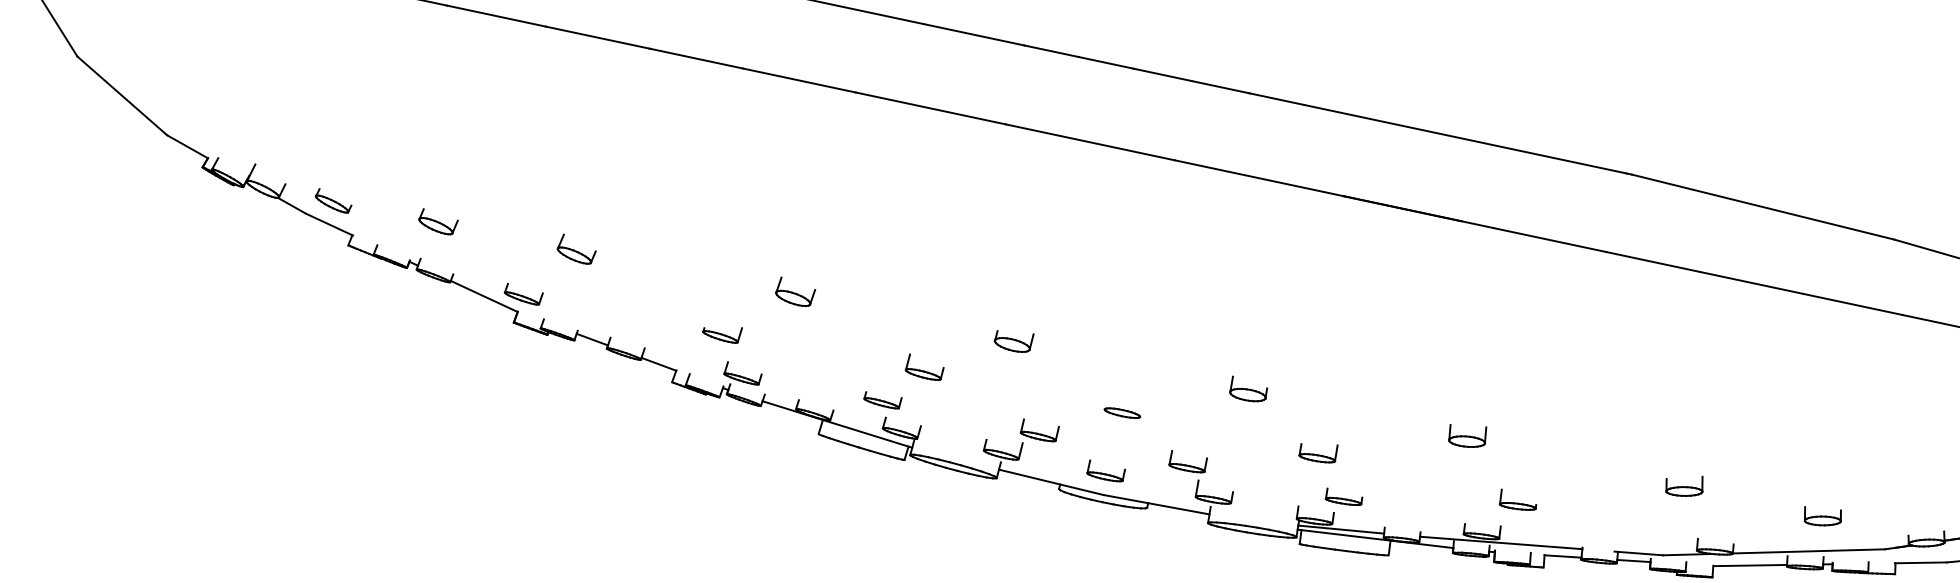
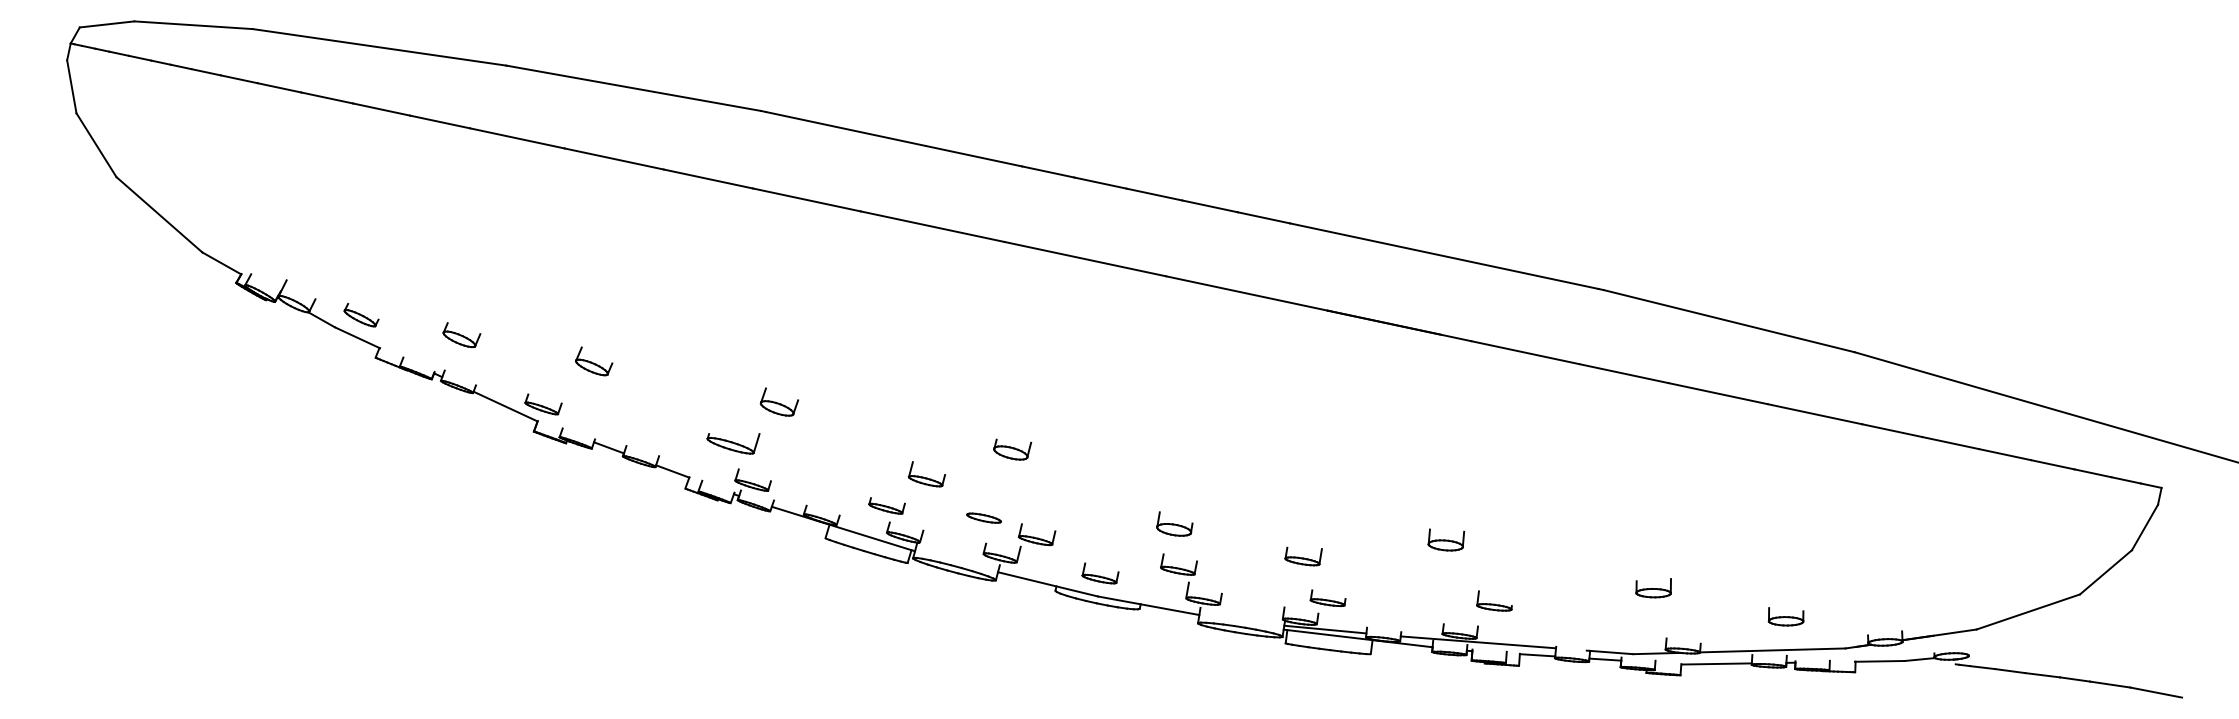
part: (794, 291) -> (778, 401), moved
part: (722, 335) -> (733, 443), size x1.4
part: (1248, 388) -> (1174, 523), moved
part: (1121, 412) -> (983, 517), moved

